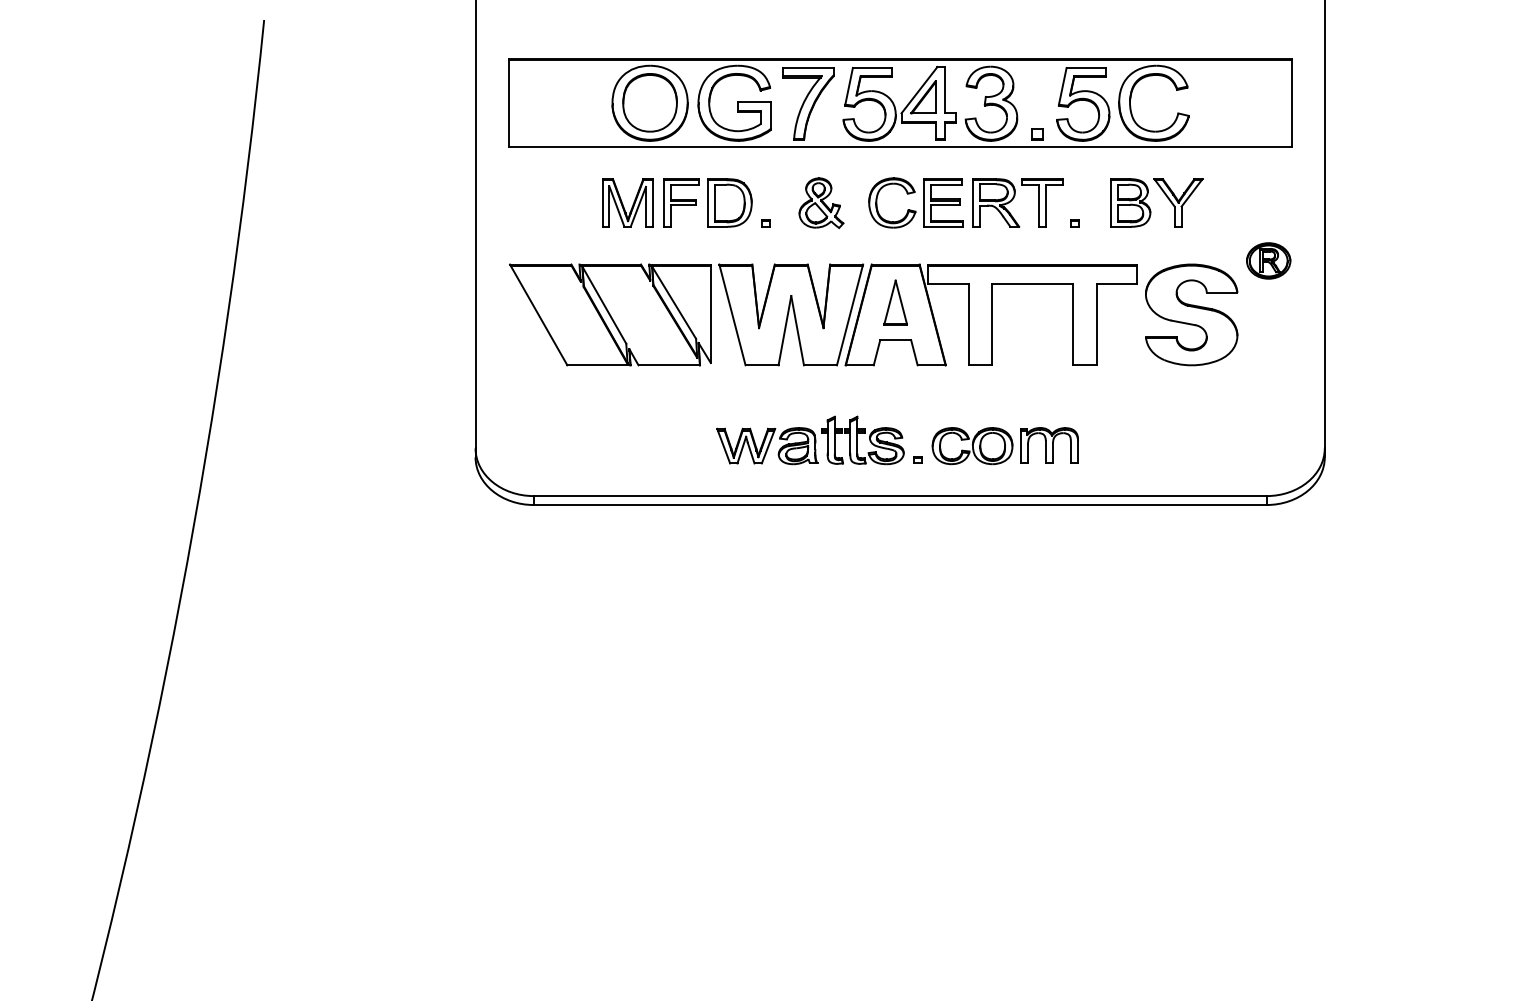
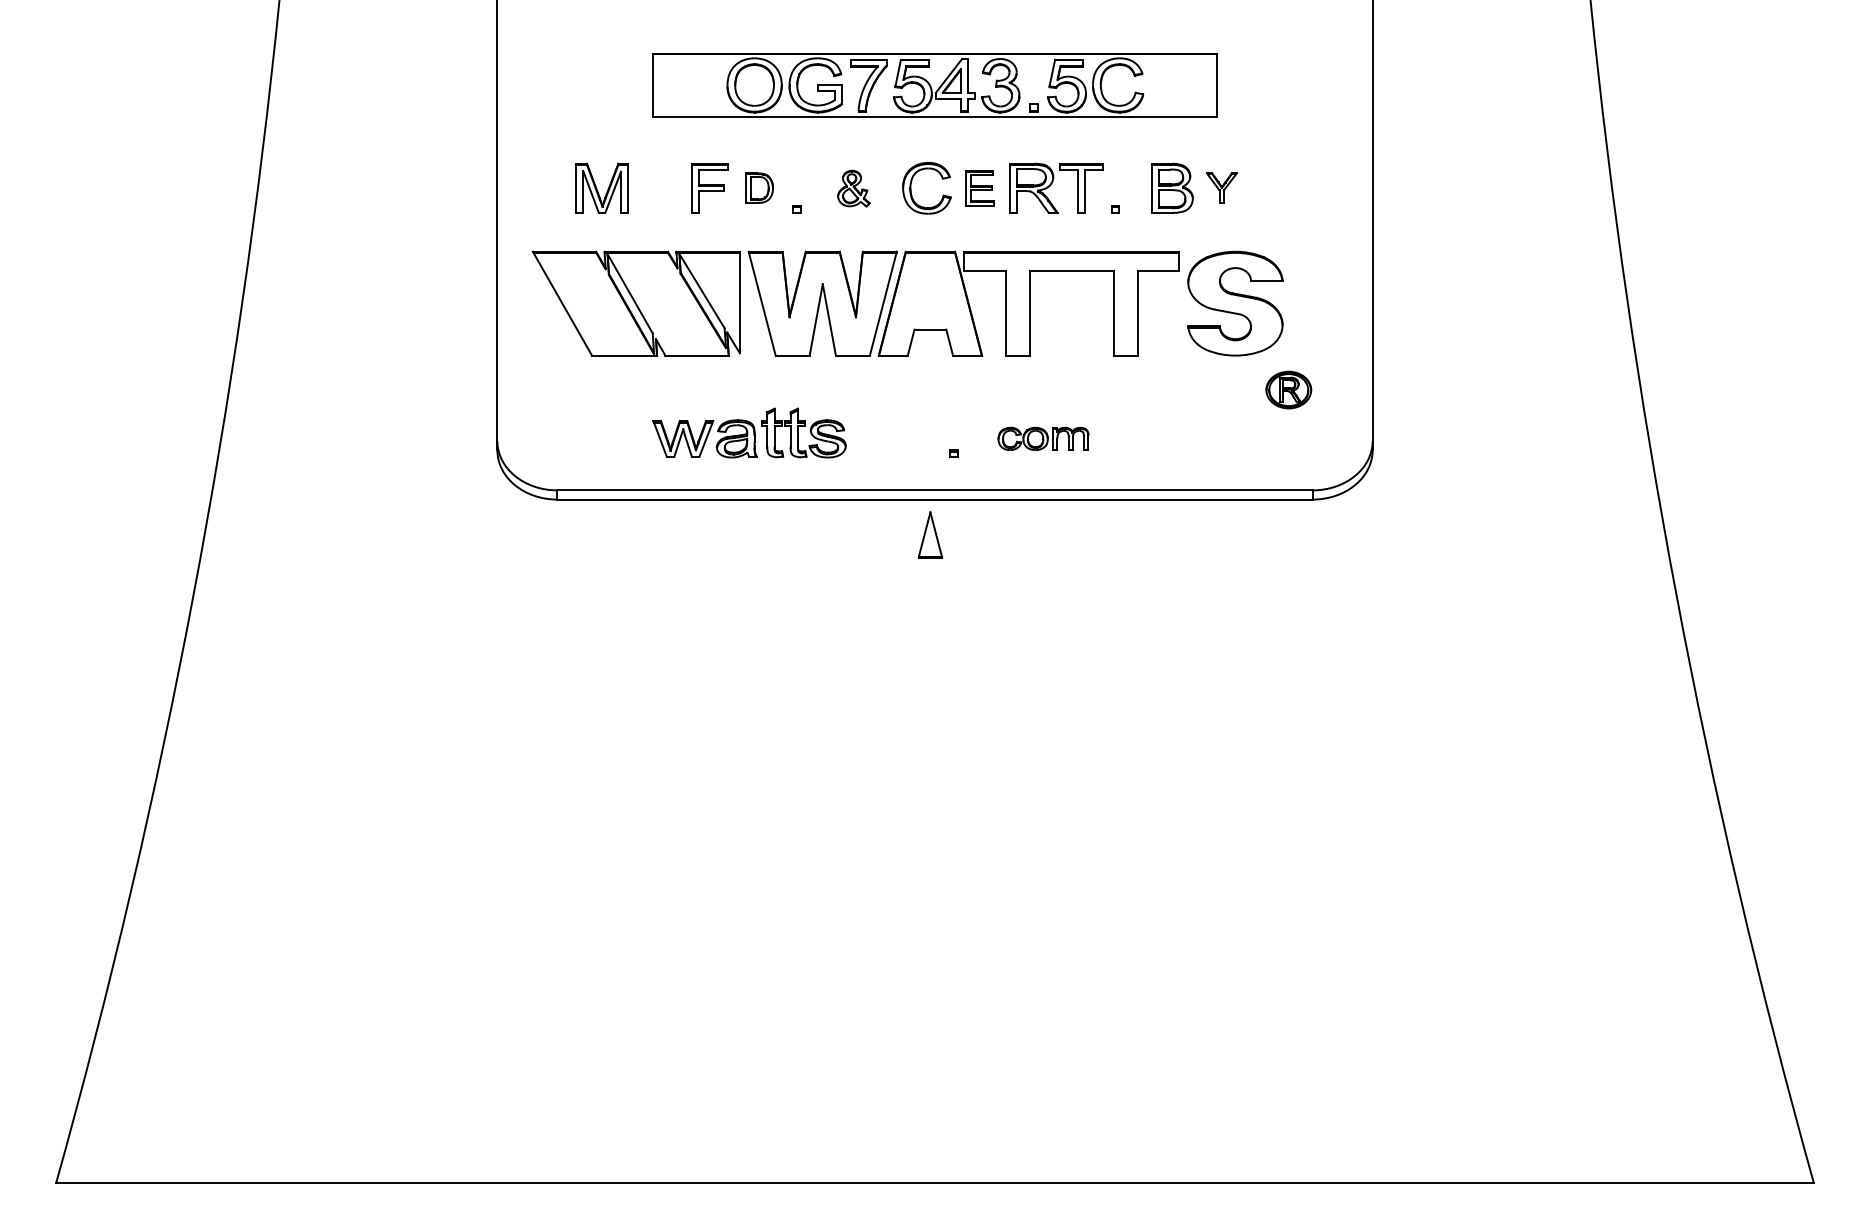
part: (899, 102) -> (934, 84), size x0.7
part: (627, 202) -> (601, 187), moved
part: (729, 202) -> (759, 187), size x0.6
part: (1178, 202) -> (1221, 187), size x0.6
part: (821, 203) -> (853, 188), size x0.7
part: (943, 203) -> (979, 188), size x0.7
part: (1268, 260) -> (1288, 389), moved
part: (894, 302) -> (929, 534), moved
part: (810, 439) -> (749, 432), moved
part: (1005, 445) -> (1043, 438), size x0.6

